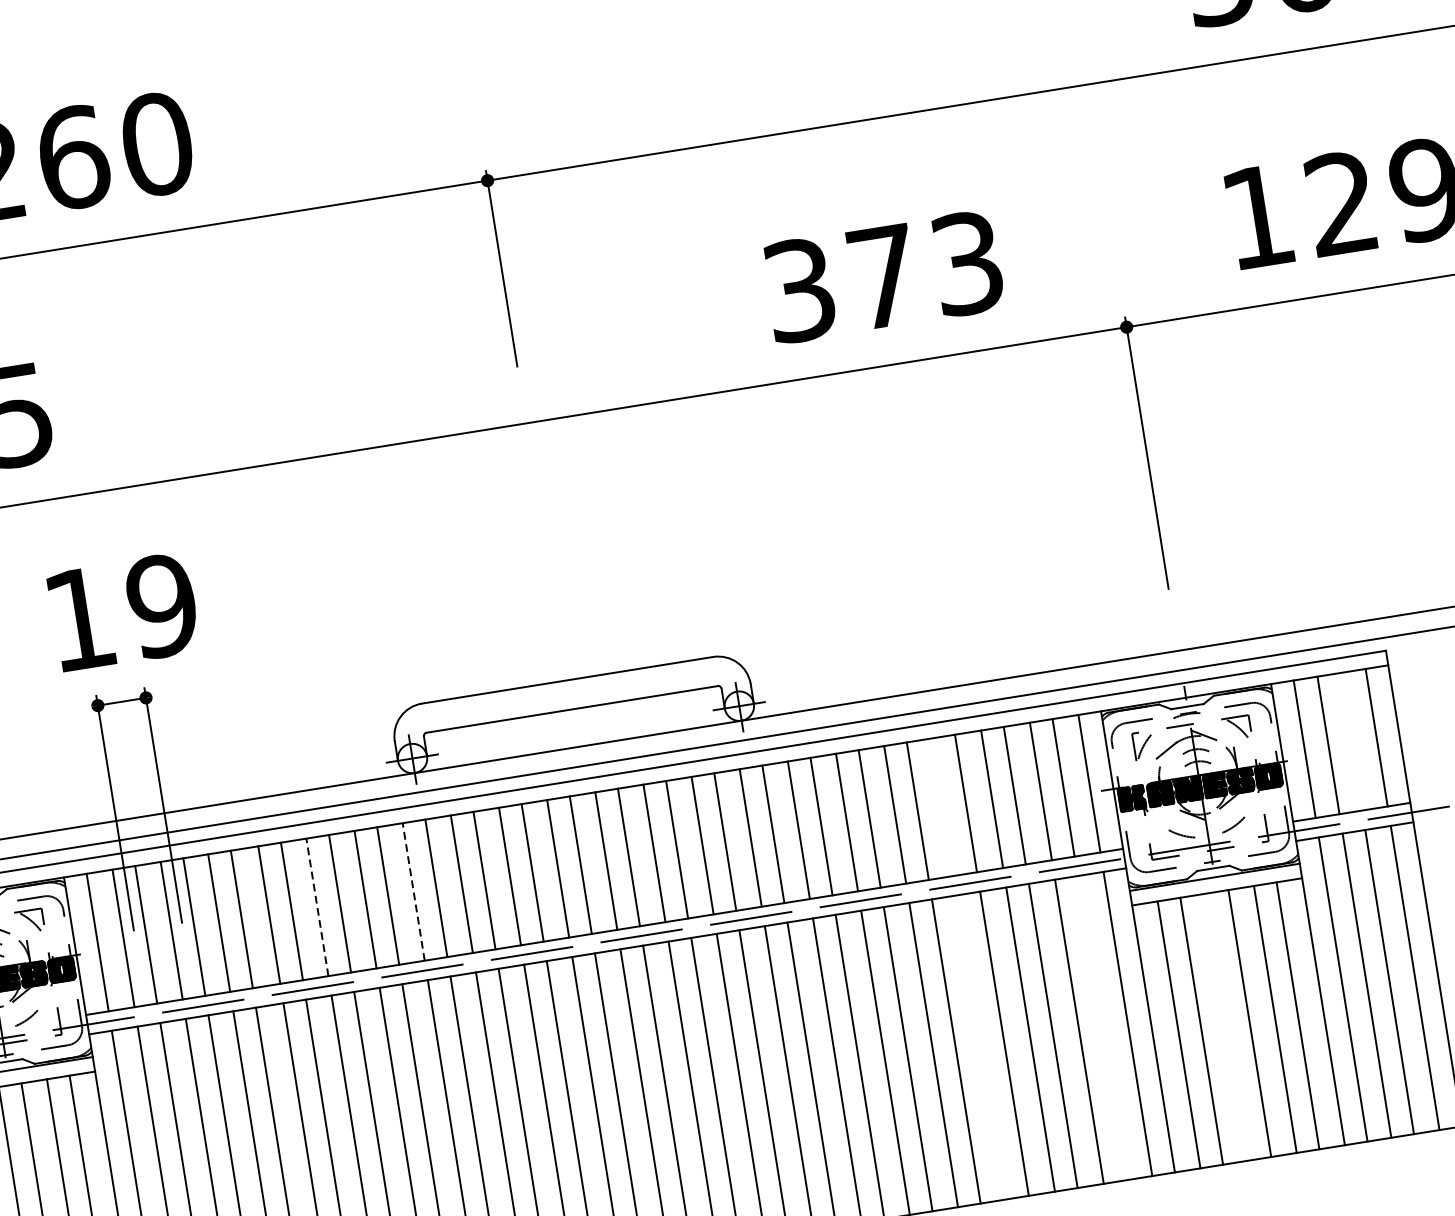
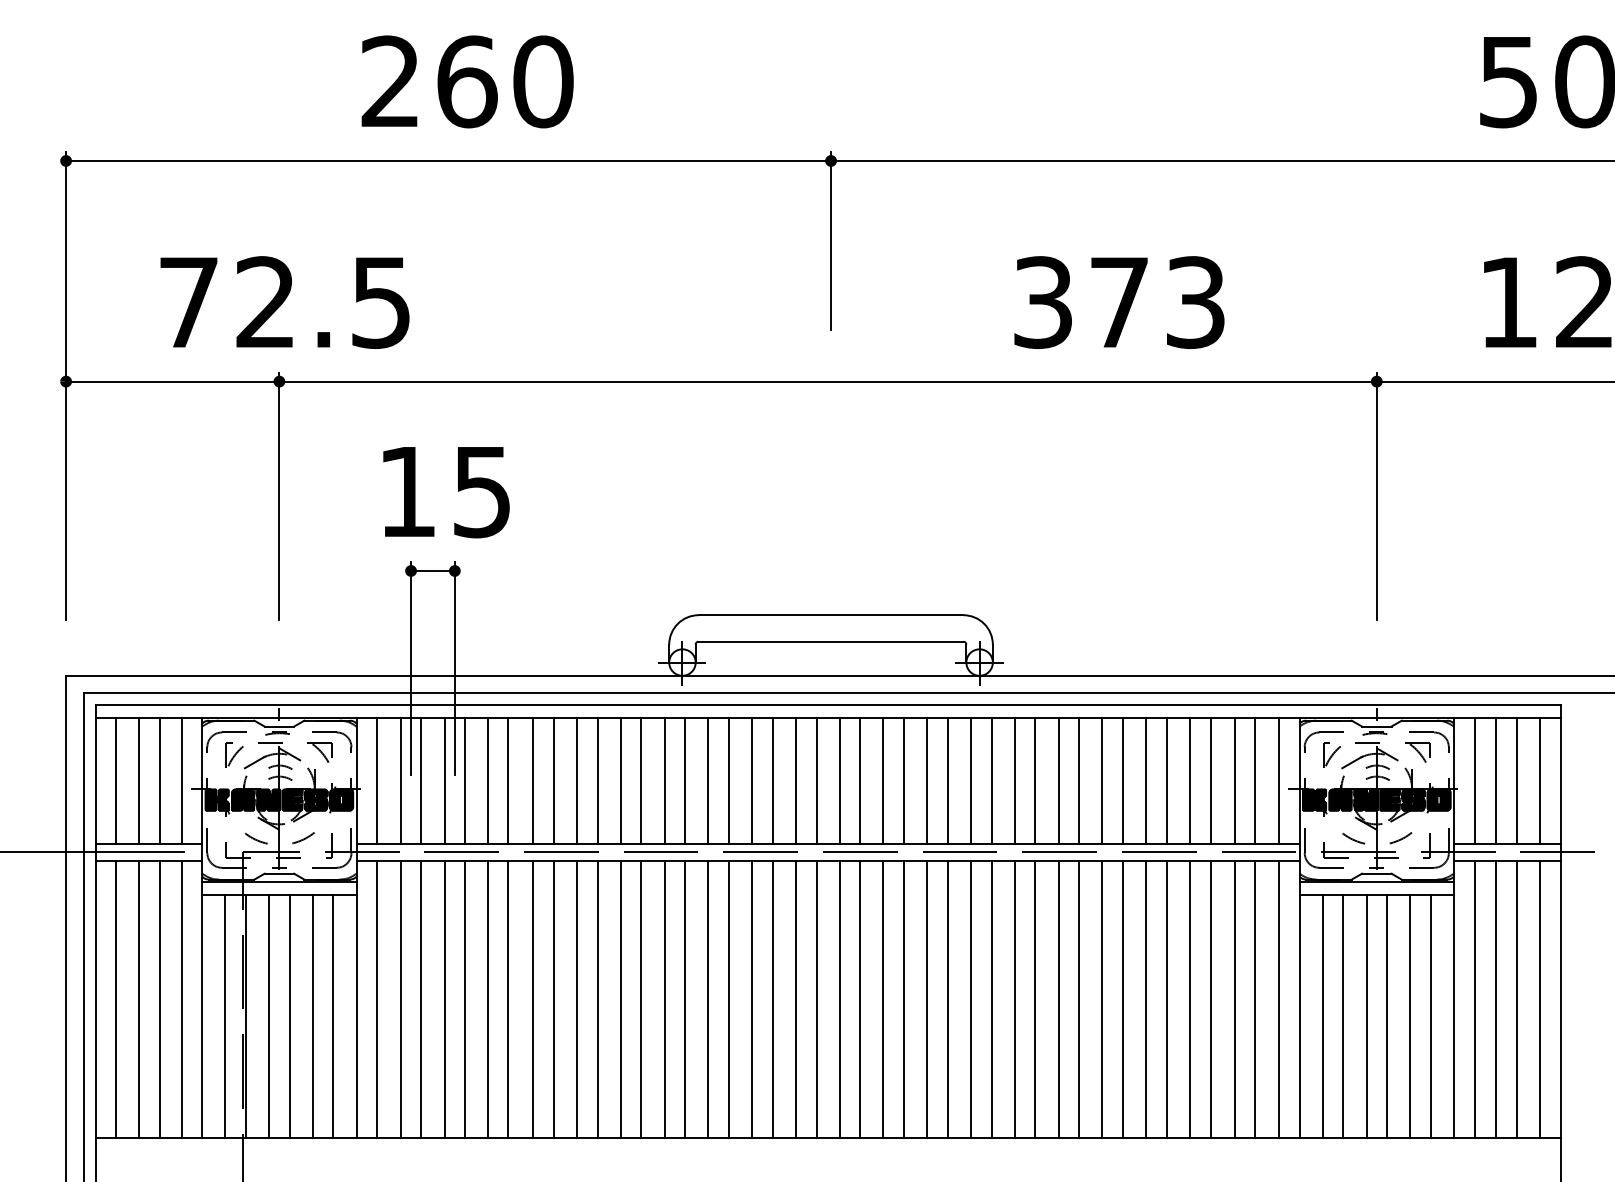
text: (883, 276) -> (1119, 302), moved
text: (161, 605) -> (481, 491), 19 -> 15
line: (1350, 741) -> (1516, 780), added
line: (943, 806) -> (1146, 780), added
line: (413, 892) -> (664, 781), dashed -> solid
line: (318, 907) -> (577, 781), dashed -> solid
line: (1227, 1027) -> (1366, 1016), added
line: (1102, 1028) -> (1255, 999), added
line: (982, 1047) -> (1146, 999), added

